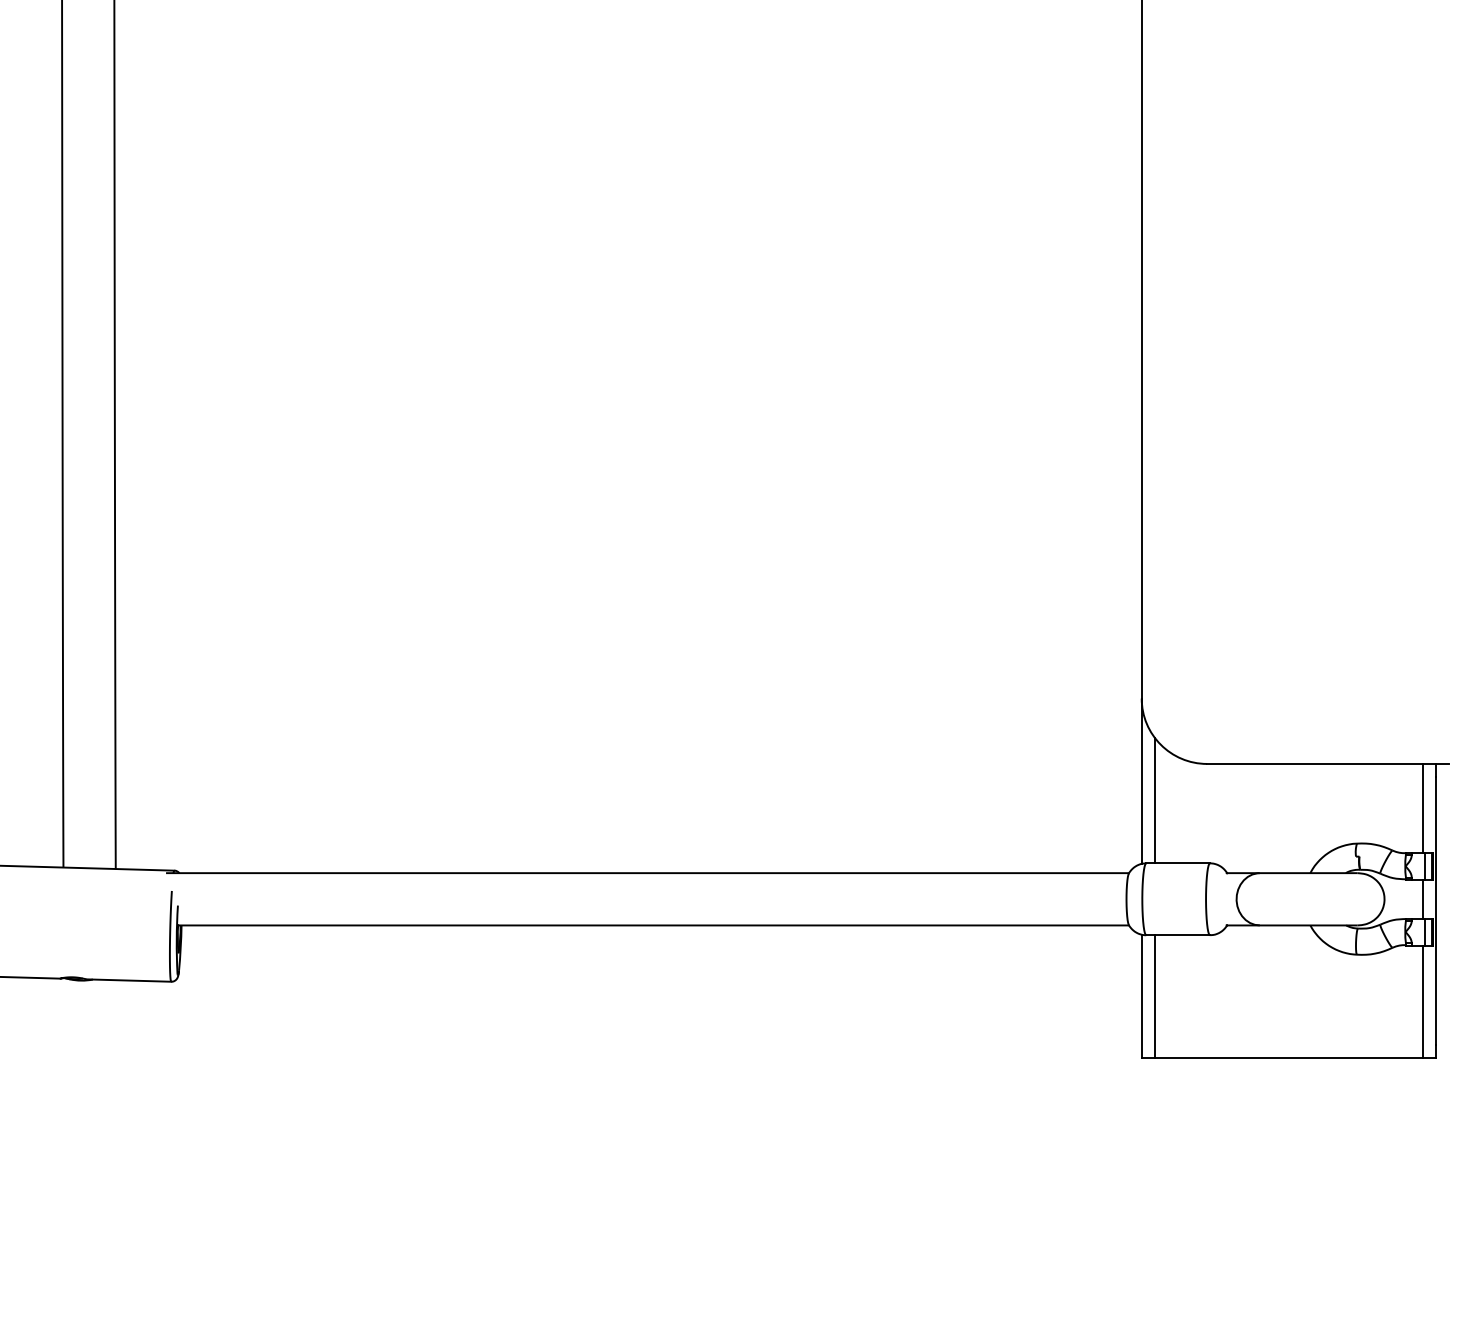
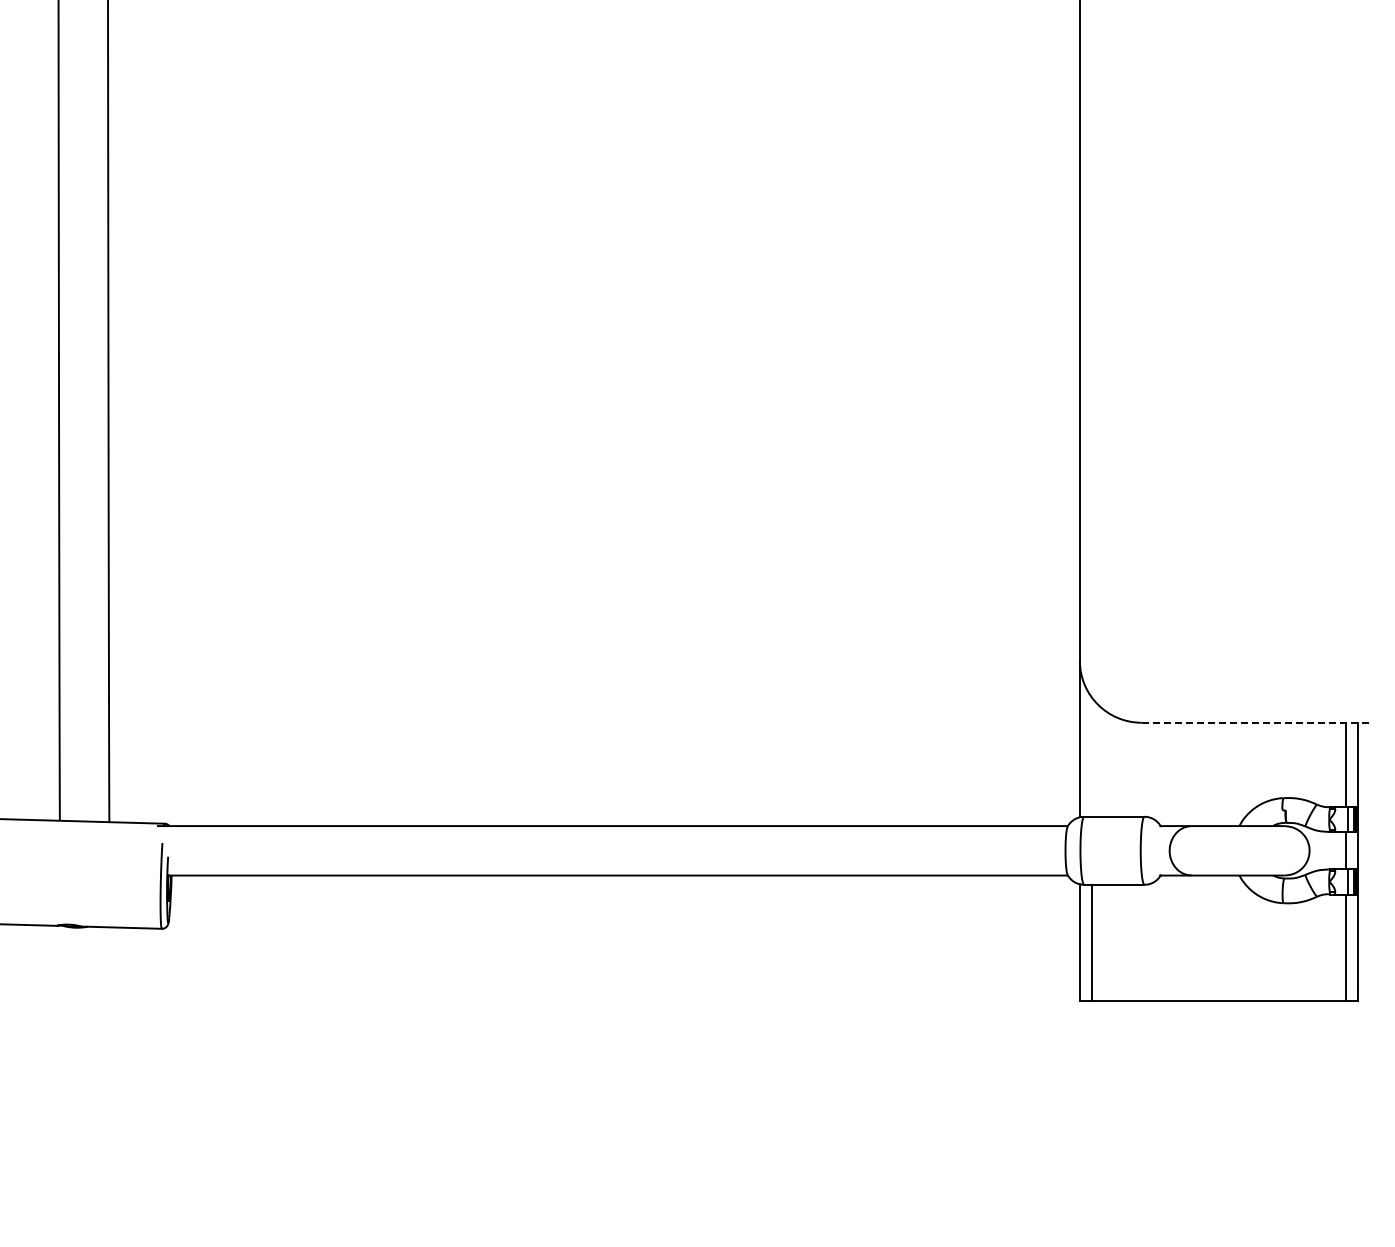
line: (1328, 763) -> (1256, 722), solid -> dashed
line: (1155, 800) -> (1092, 757), removed

